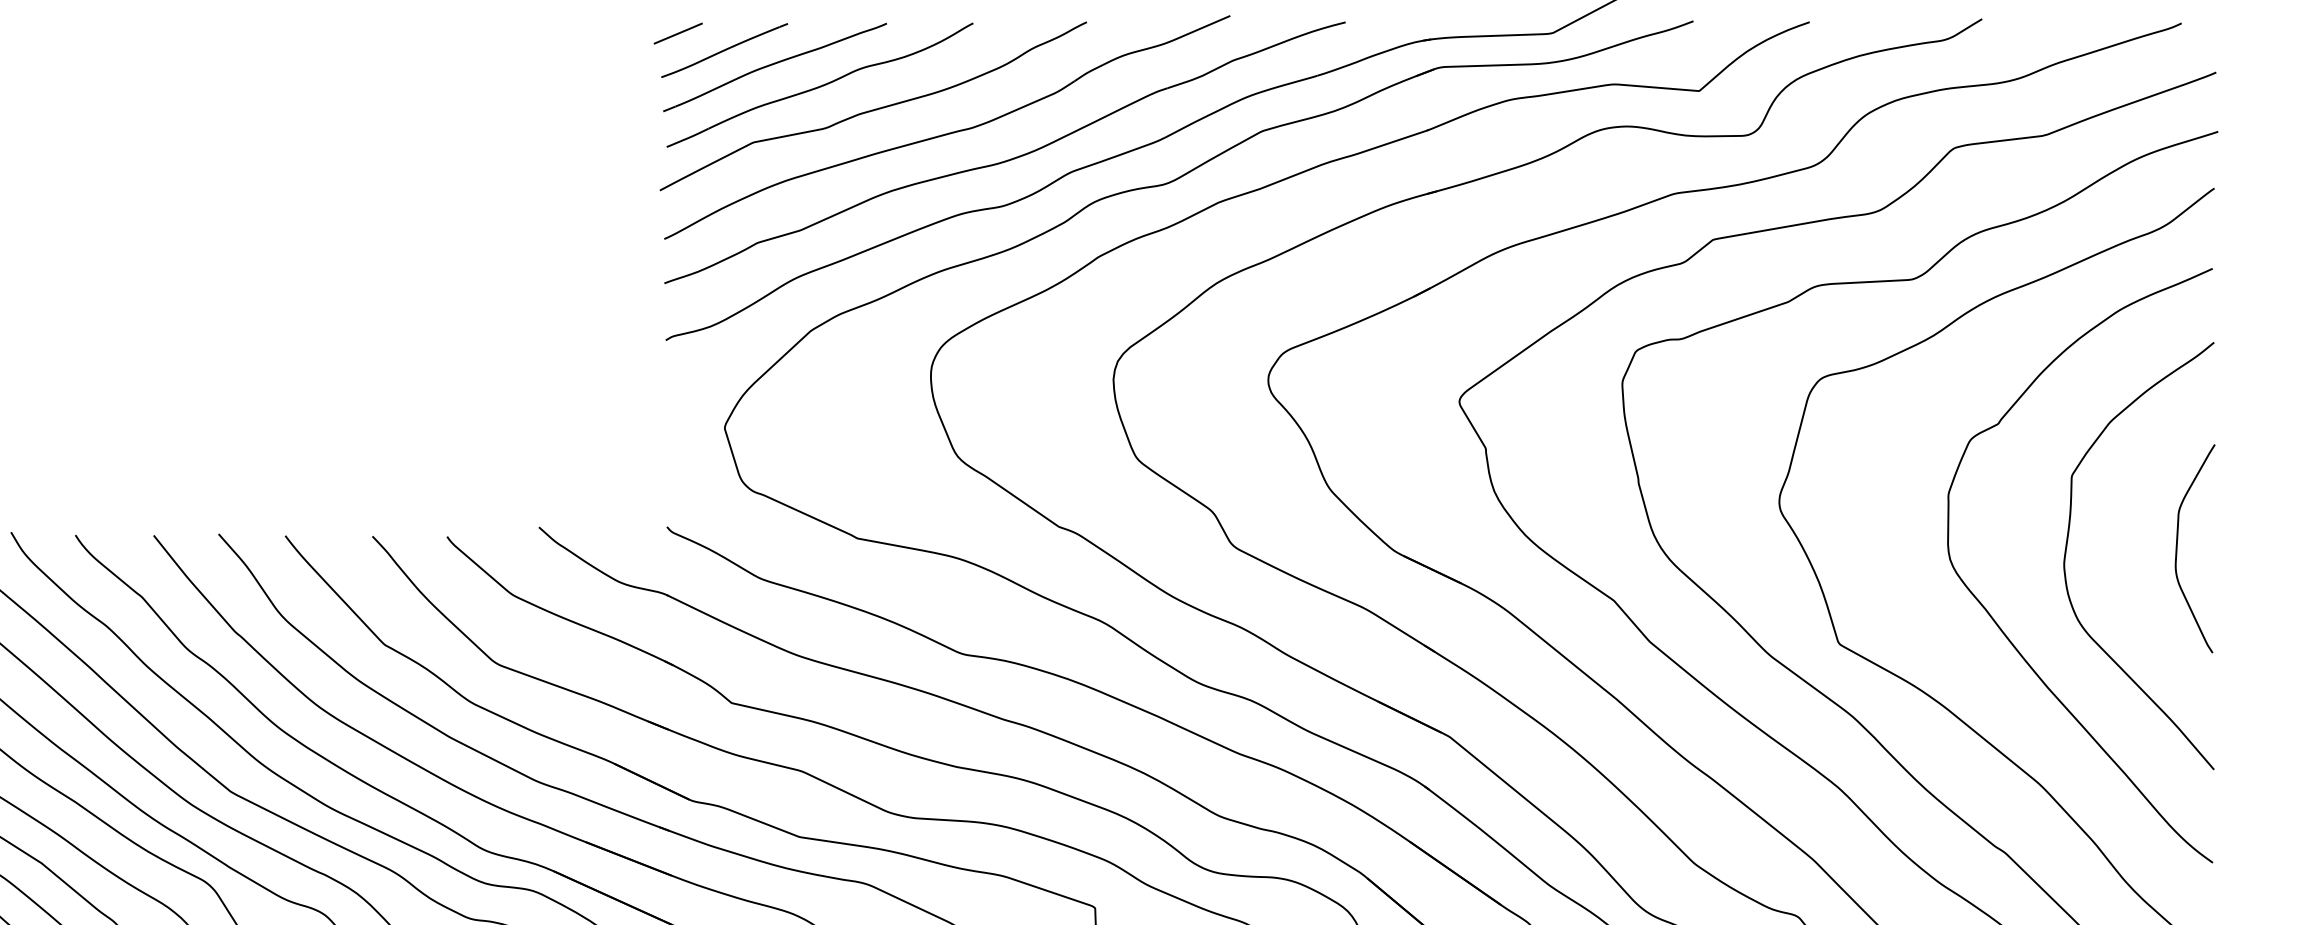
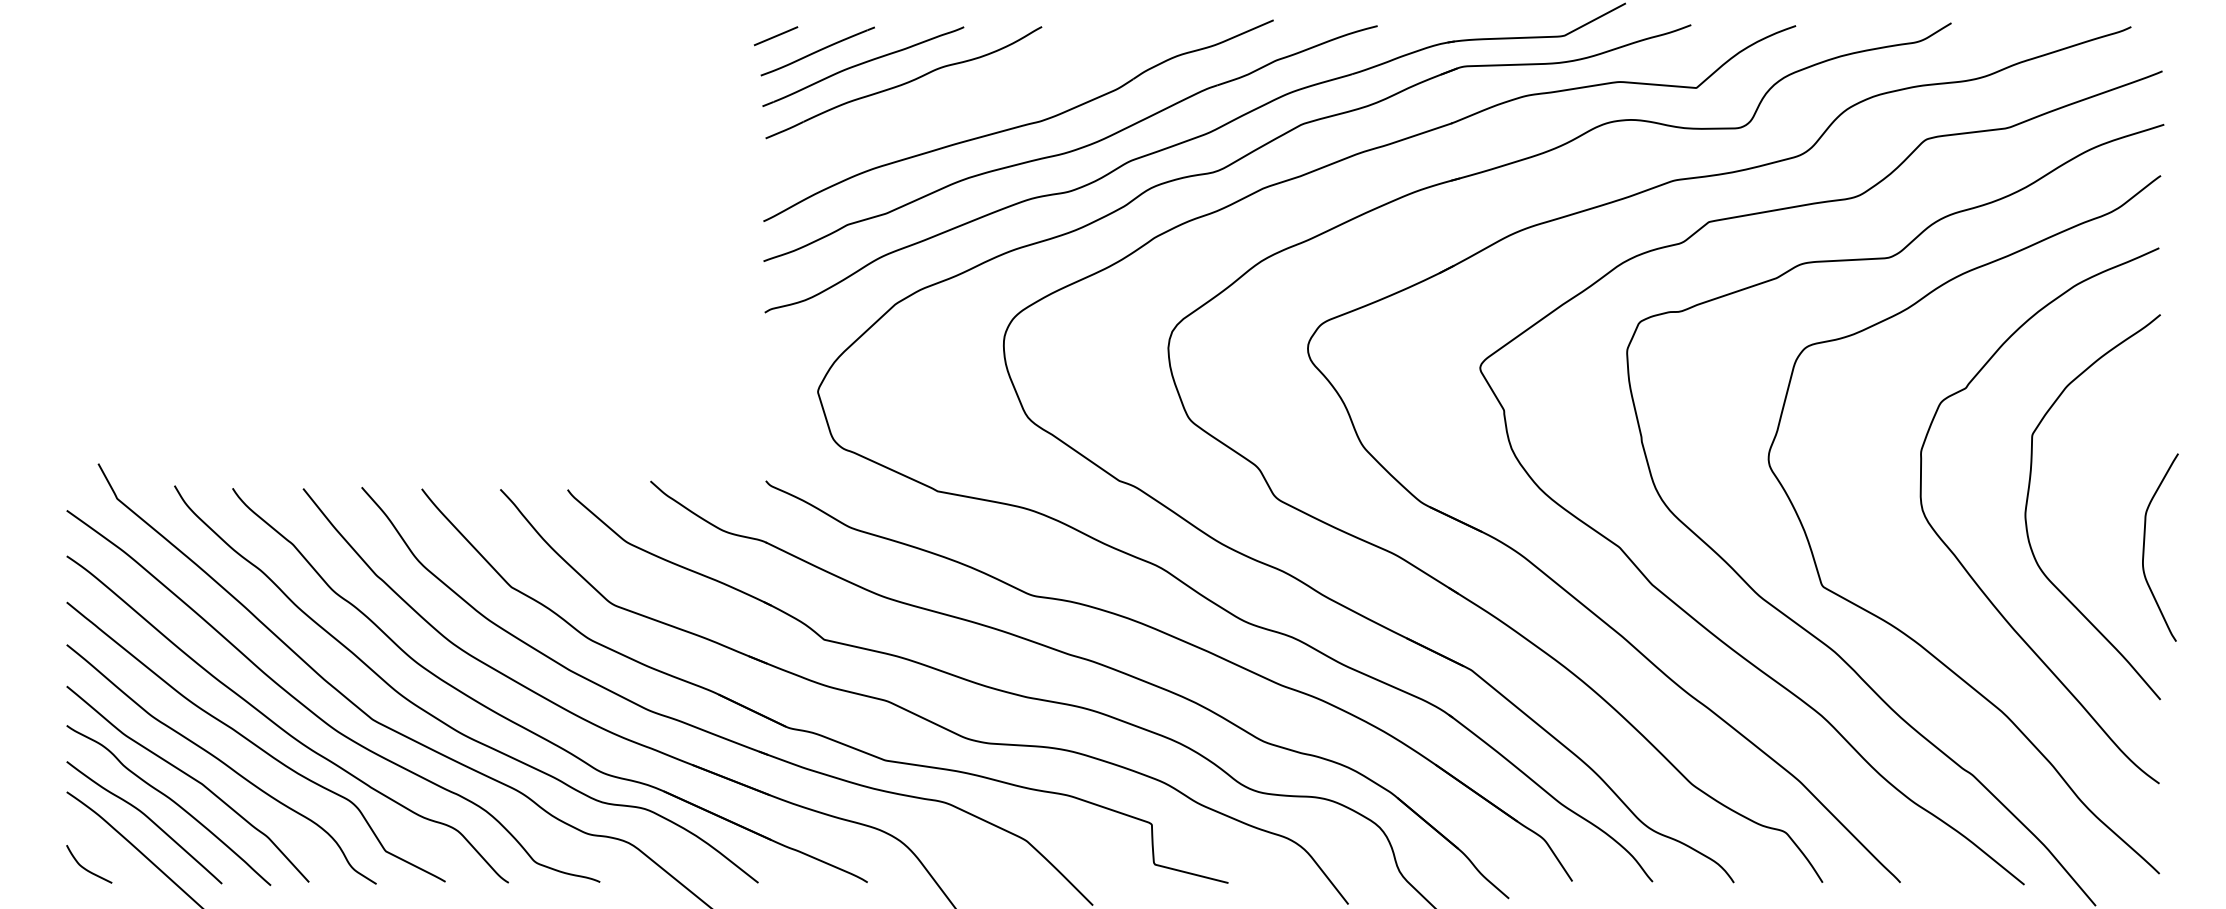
curve: (872, 109) -> (951, 104), removed
curve: (2177, 548) -> (2144, 547), moved

